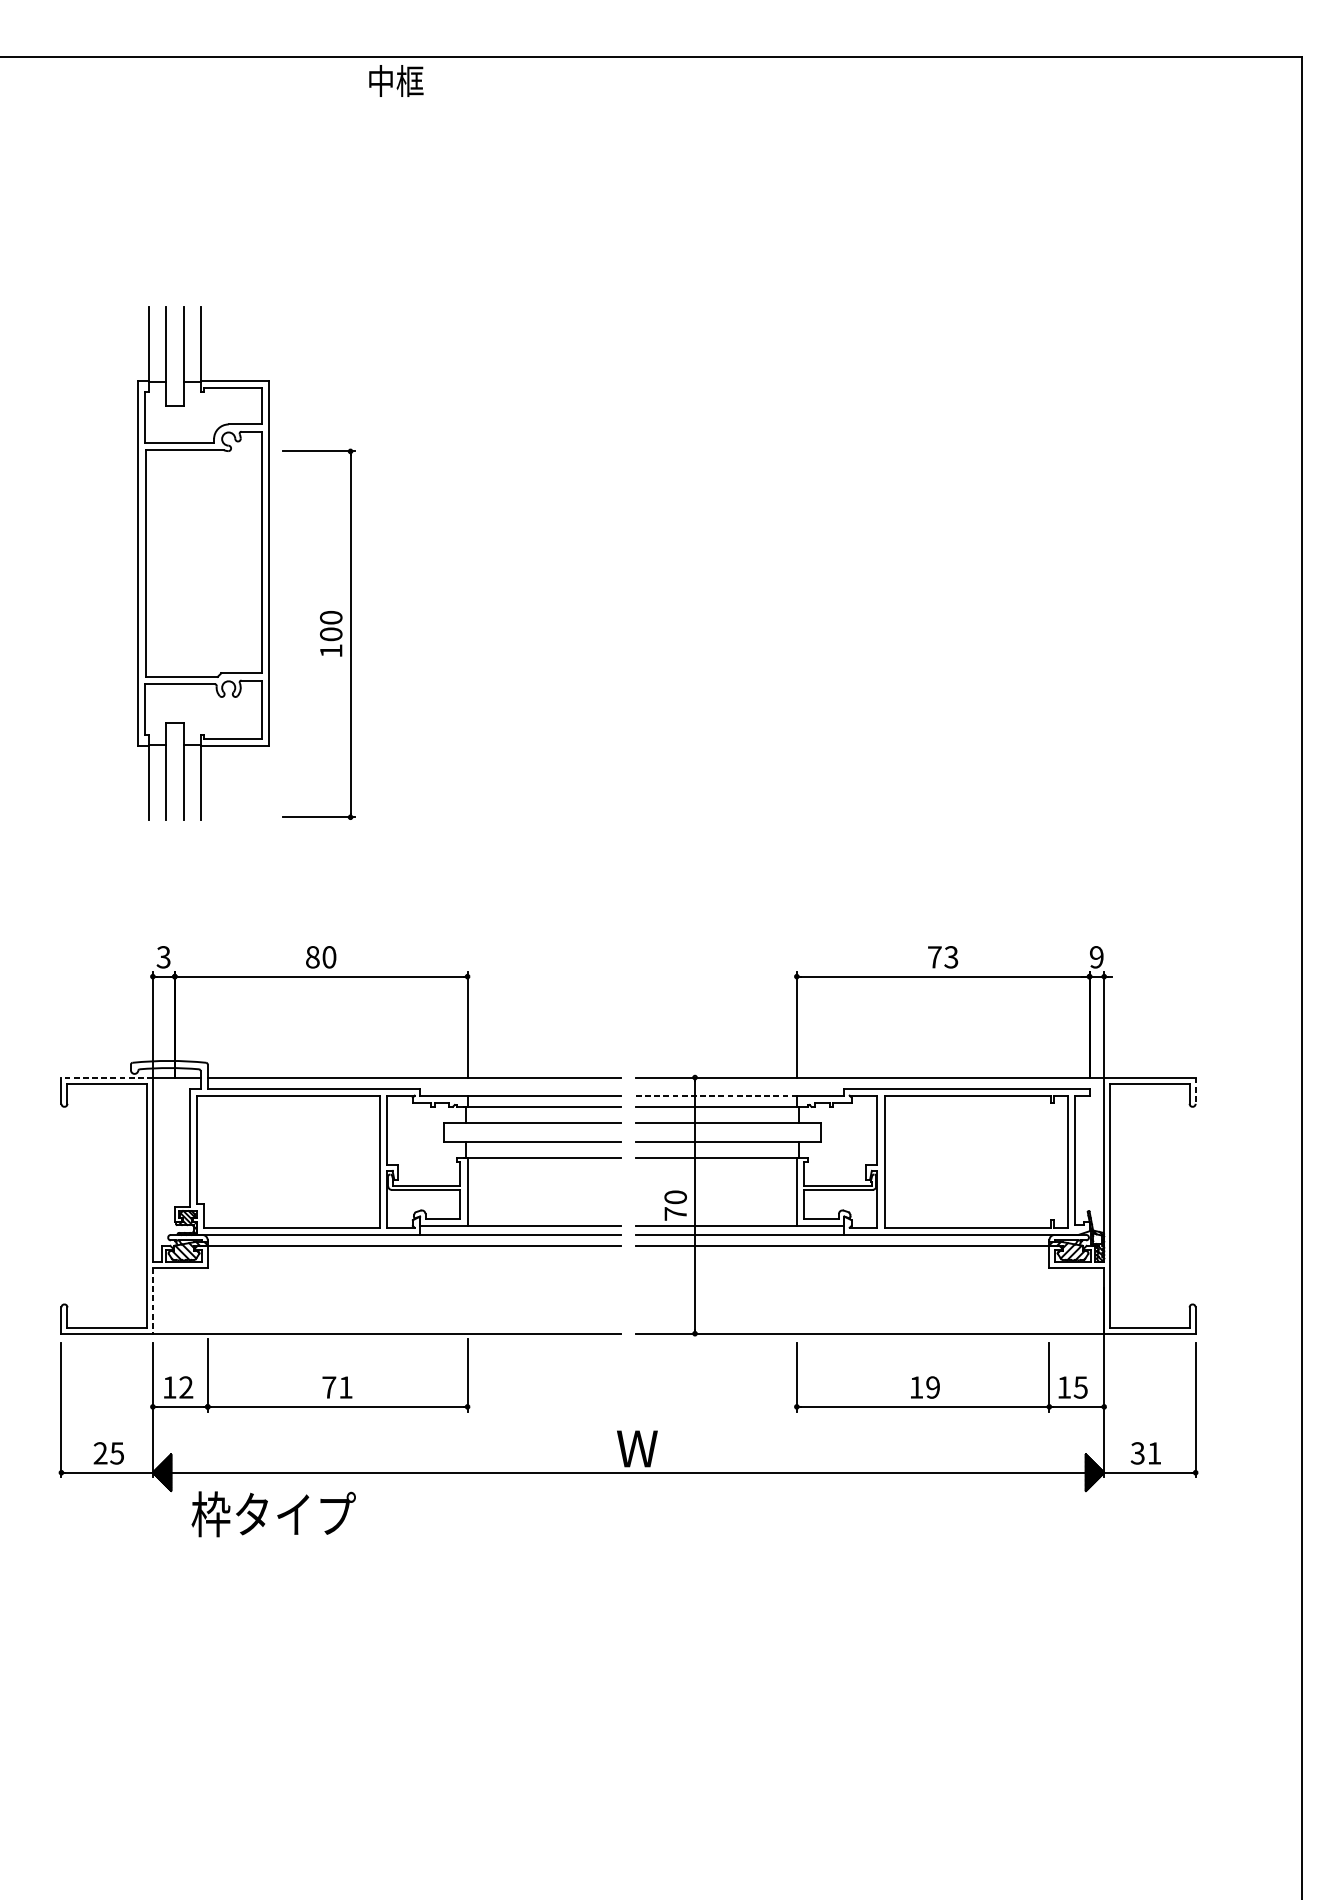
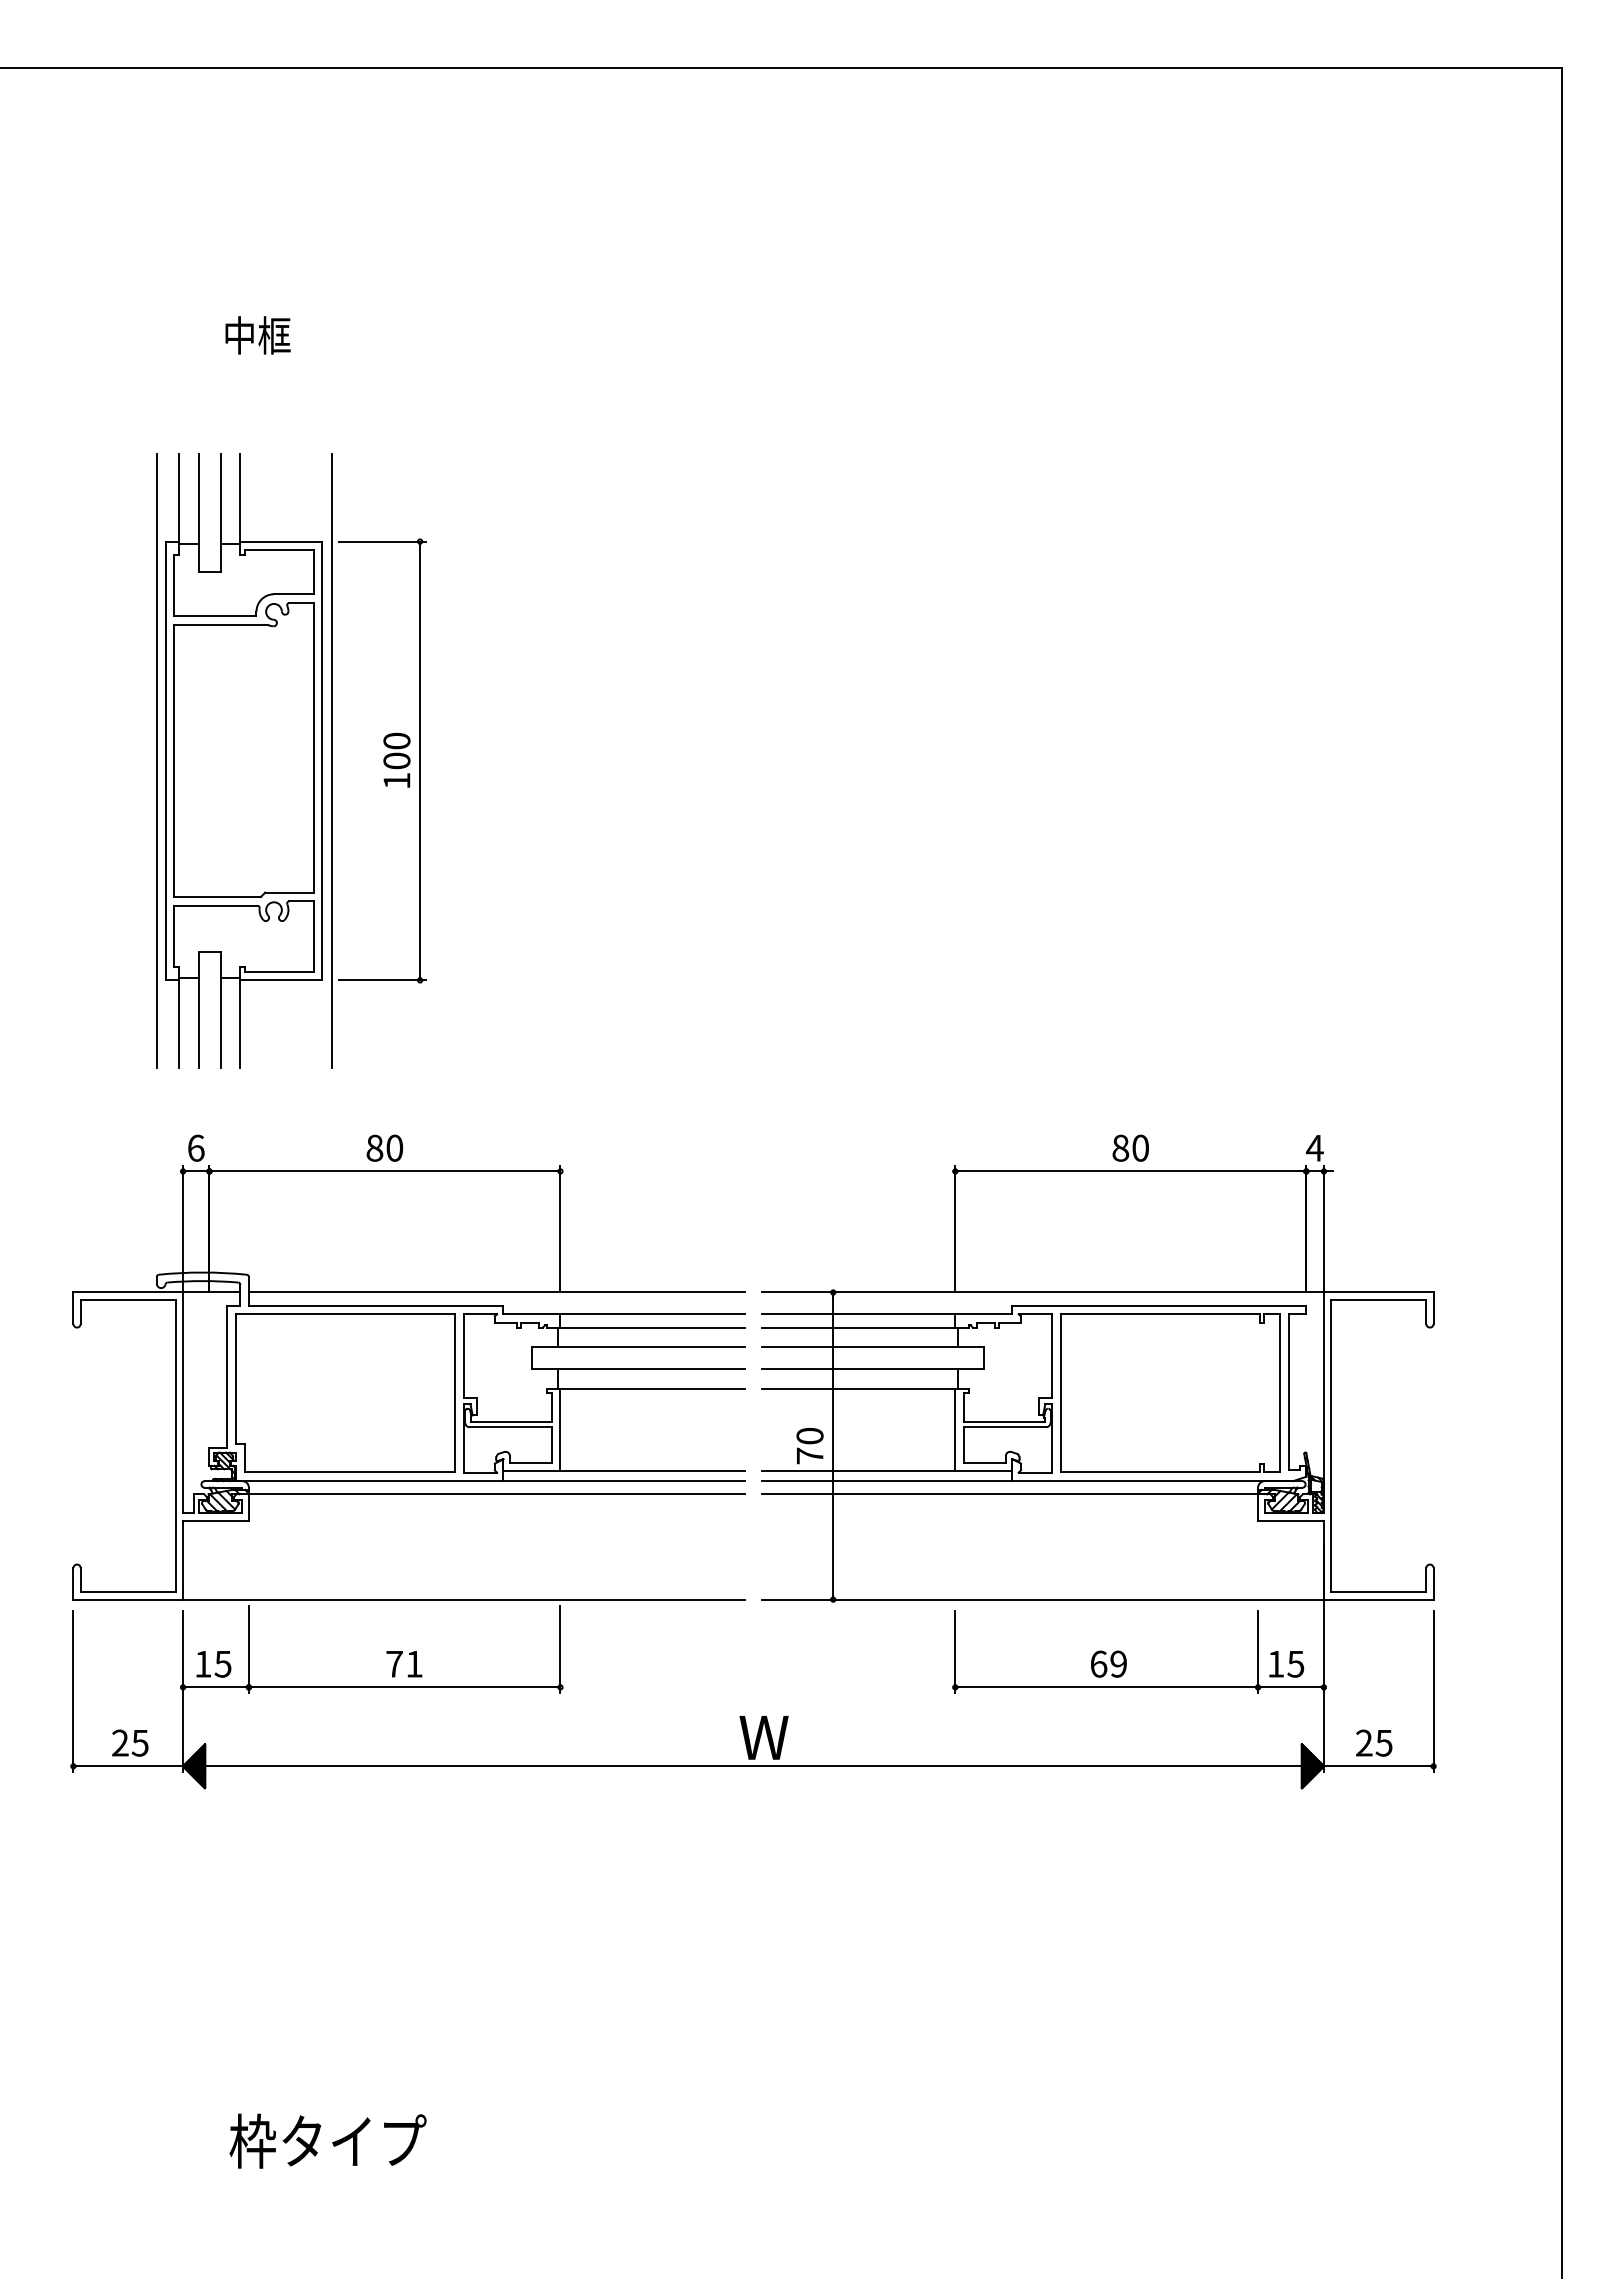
text: (395, 81) -> (257, 335), moved
part: (203, 563) -> (243, 760), moved
line: (130, 633) -> (156, 760), added
line: (277, 633) -> (332, 760), added
text: (163, 956) -> (195, 1147), 3 -> 6
text: (942, 956) -> (1130, 1147), 73 -> 80
text: (1096, 956) -> (1314, 1147), 9 -> 4
line: (107, 1077) -> (128, 1292), dashed -> solid
line: (1195, 1090) -> (1433, 1308), dashed -> solid
line: (716, 1095) -> (858, 1314), dashed -> solid
line: (153, 1301) -> (183, 1560), dashed -> solid
text: (185, 1386) -> (222, 1663), 12 -> 15
text: (917, 1386) -> (1099, 1663), 19 -> 69
text: (1145, 1453) -> (1373, 1743), 31 -> 25
text: (273, 1513) -> (327, 2140), moved

